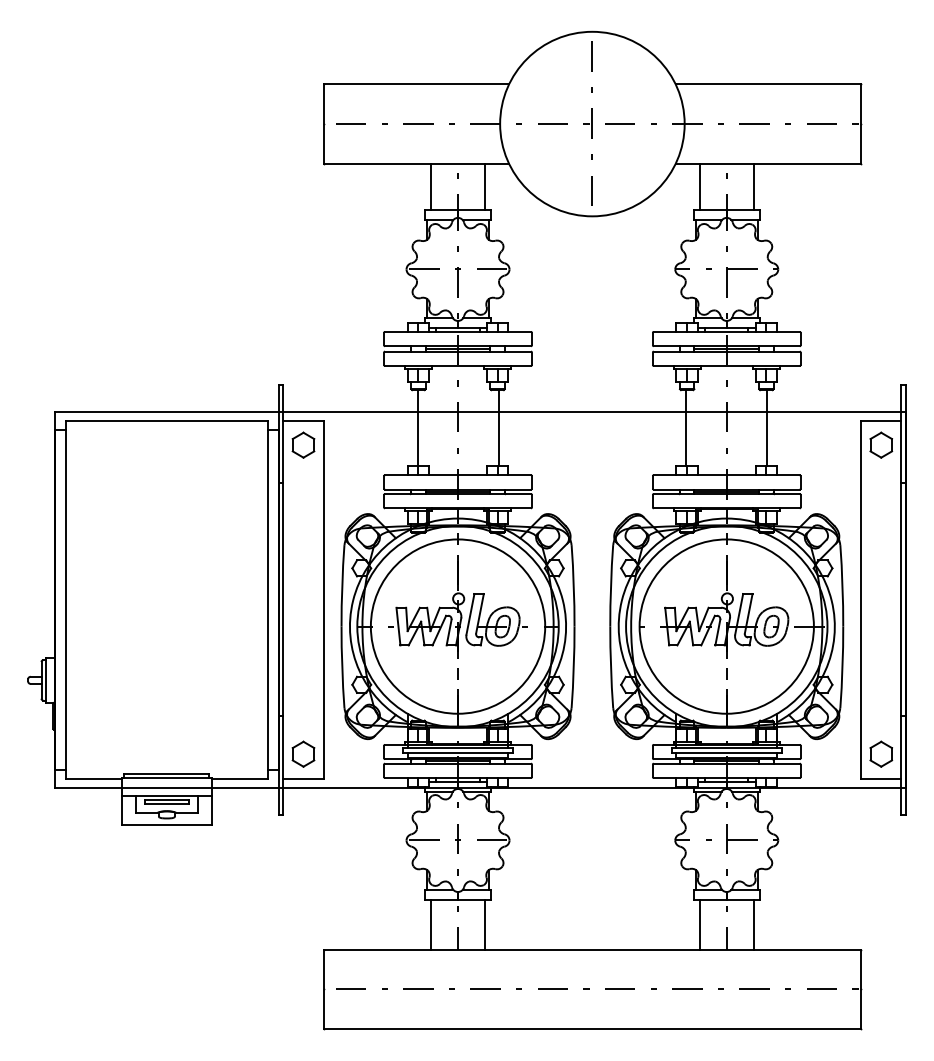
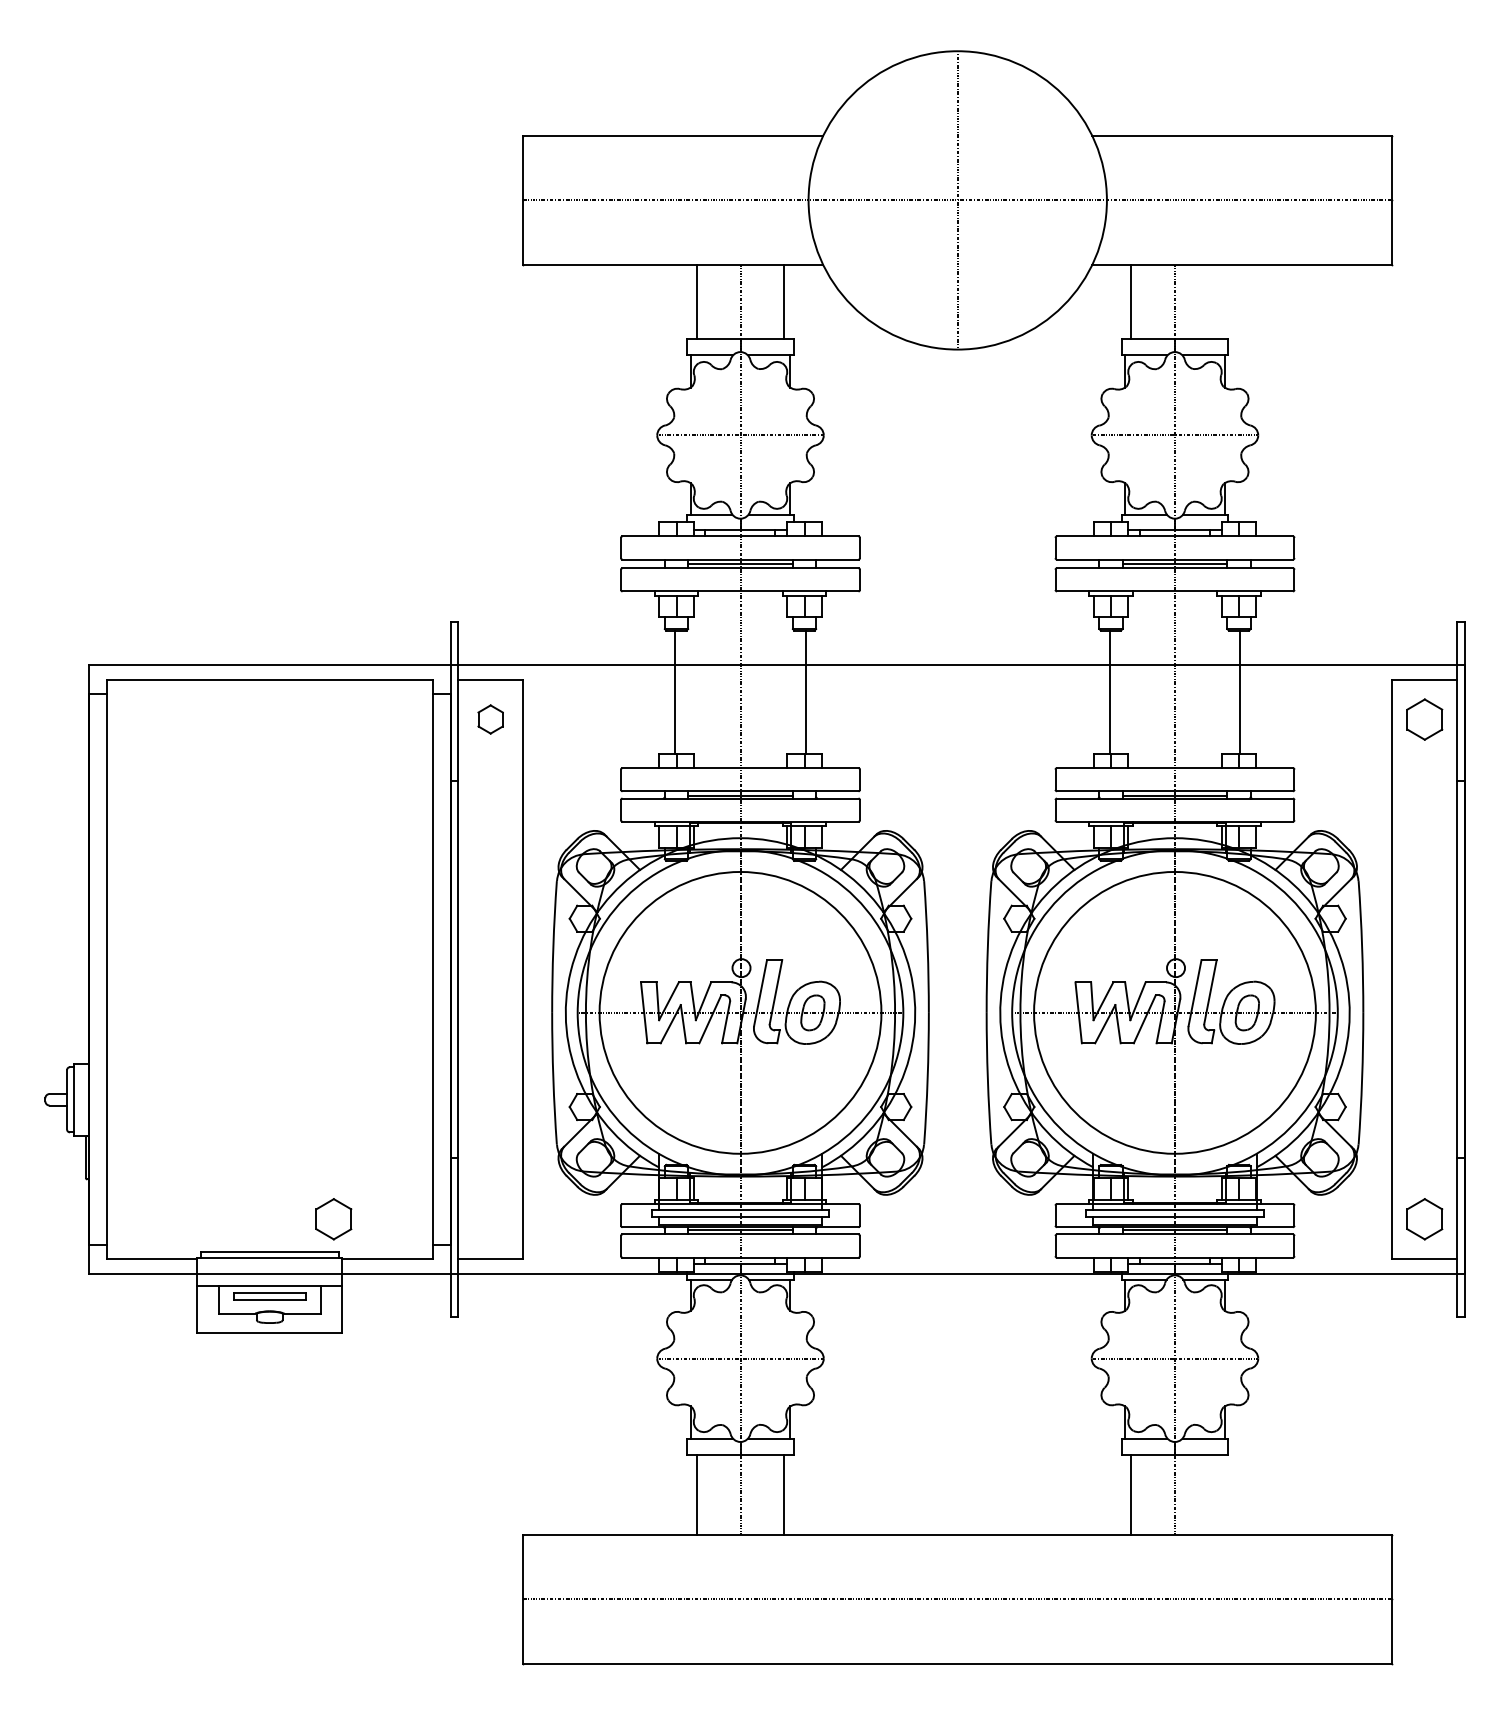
line: (753, 186) -> (1218, 301), removed
part: (303, 444) -> (490, 718), size x0.7
part: (303, 753) -> (333, 1218), moved
line: (753, 924) -> (1218, 1494), removed

